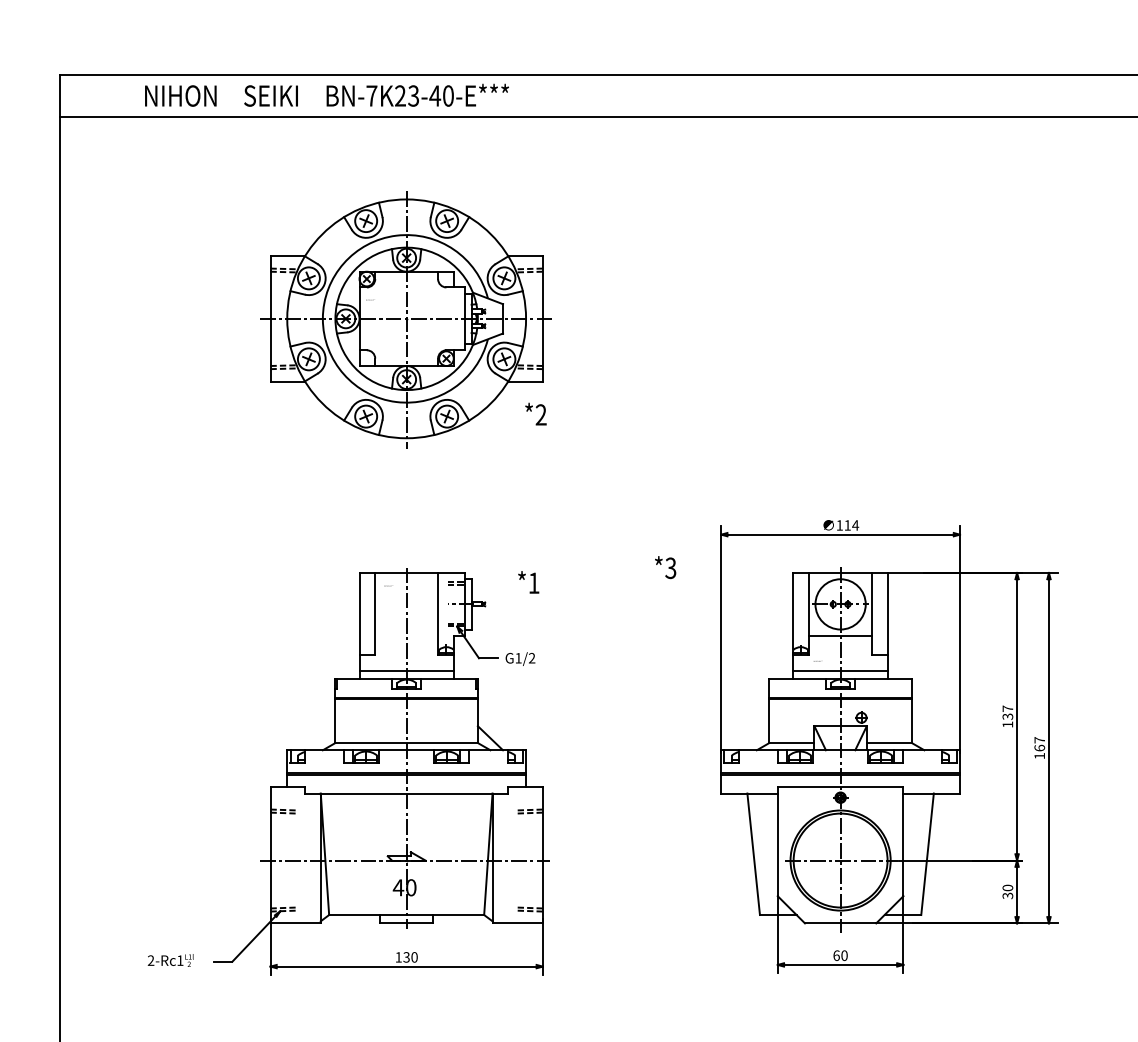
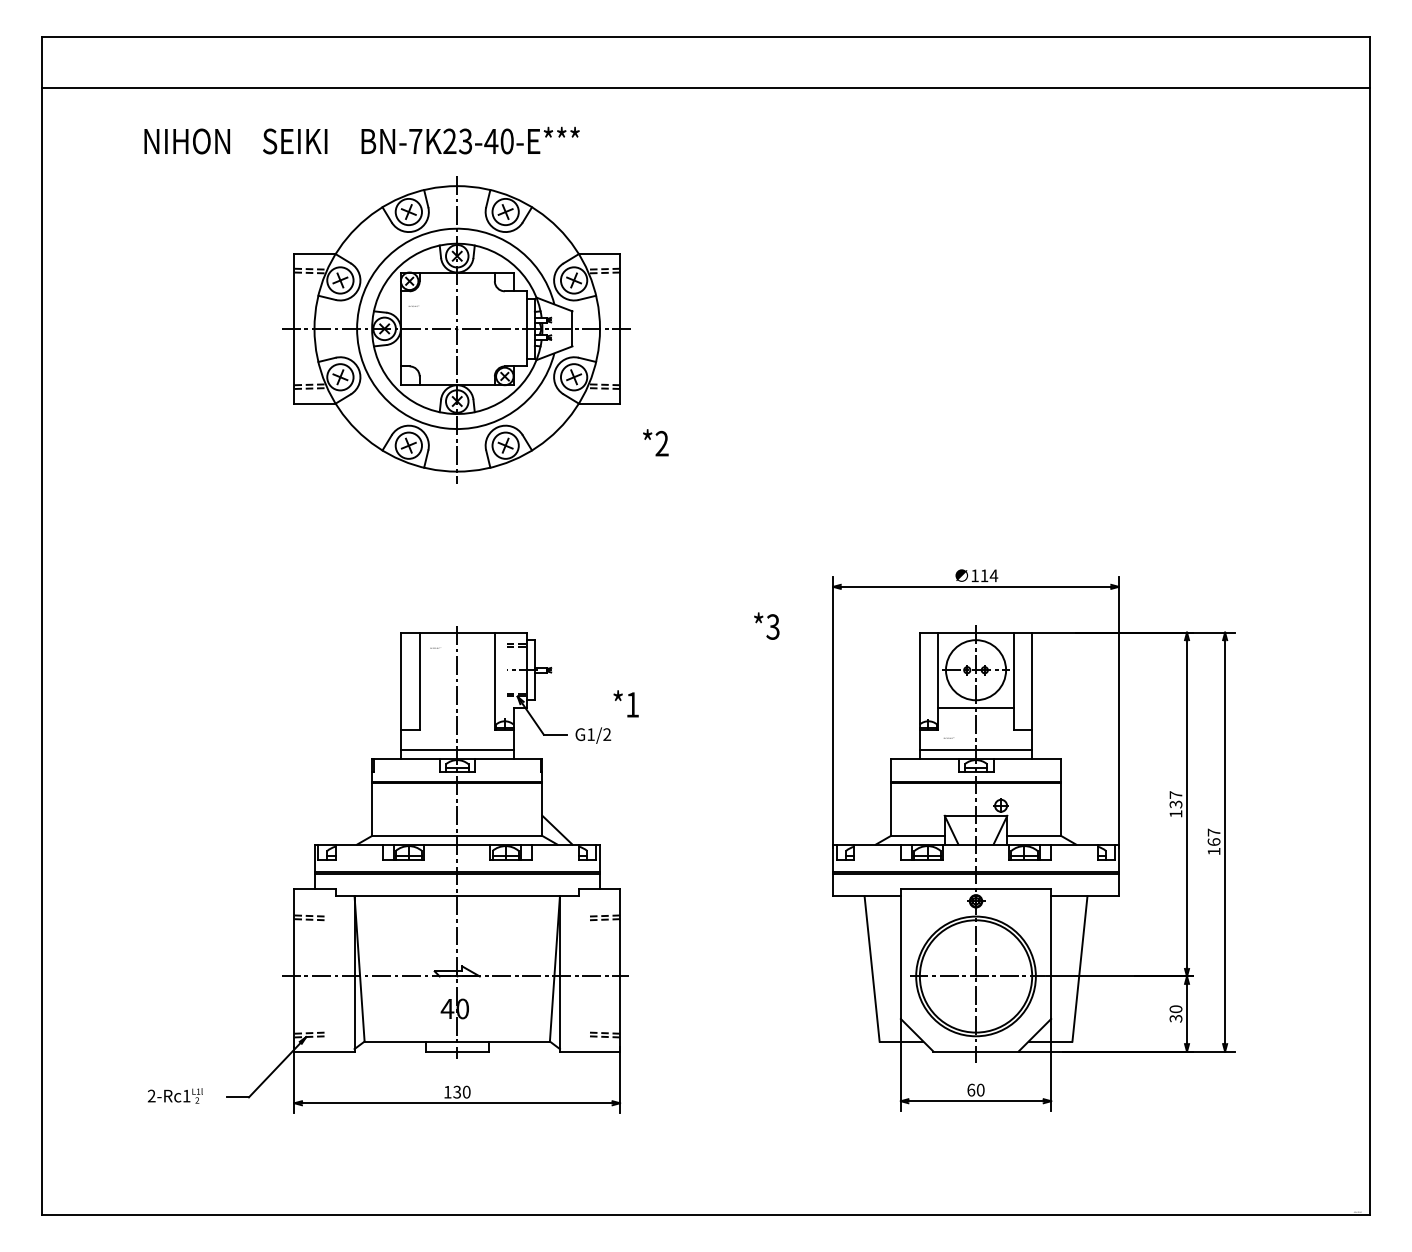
text: (326, 95) -> (361, 140), moved
text: (535, 413) -> (655, 442), moved
text: (528, 582) -> (625, 703), moved

